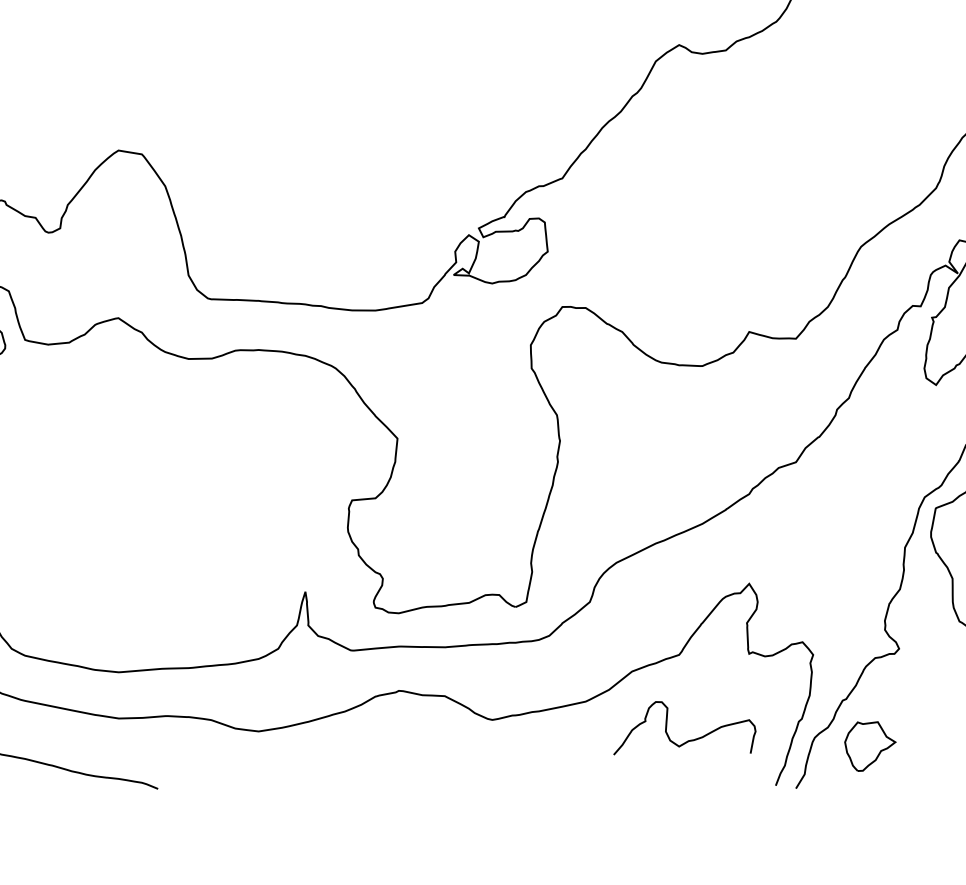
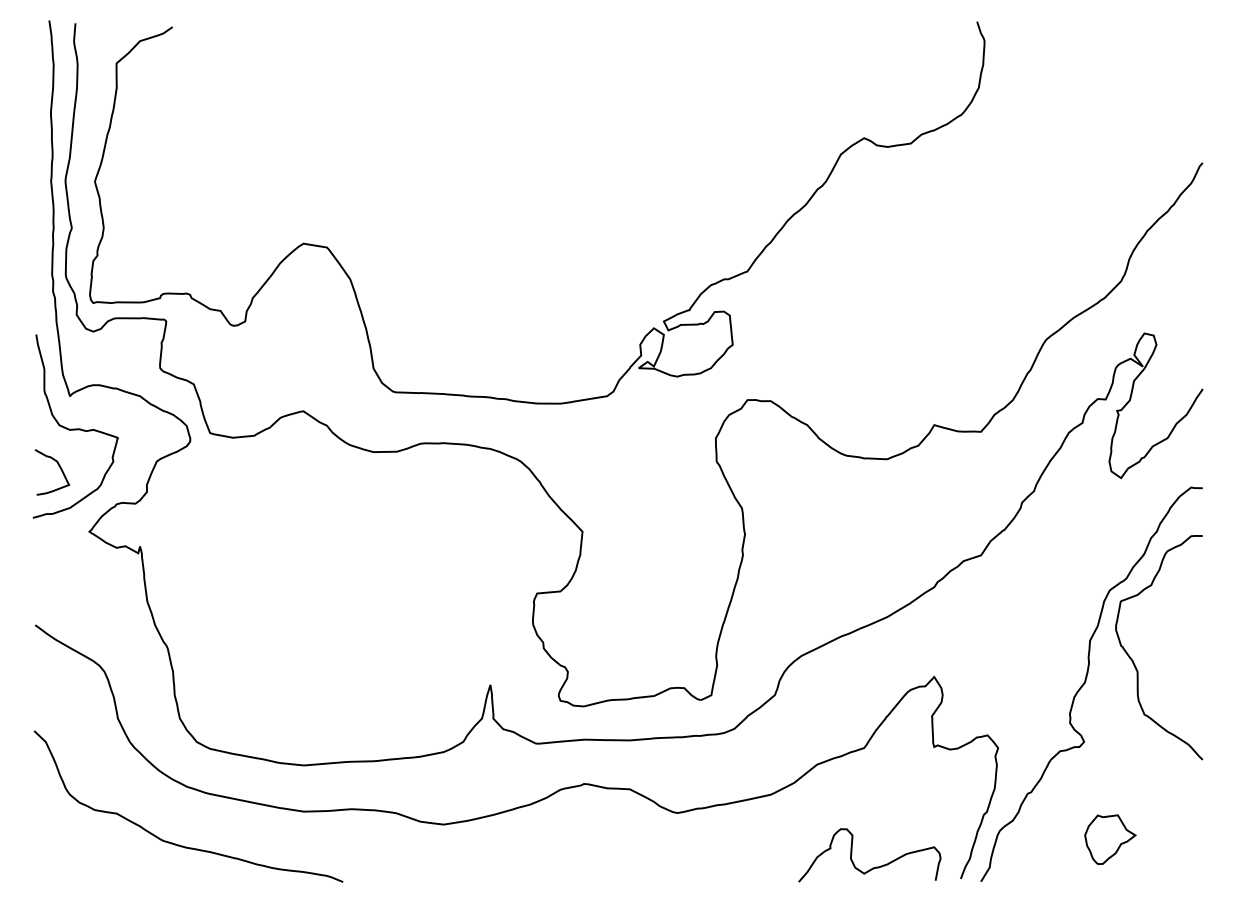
curve: (687, 740) -> (872, 867), moved
part: (870, 746) -> (1110, 839), moved

